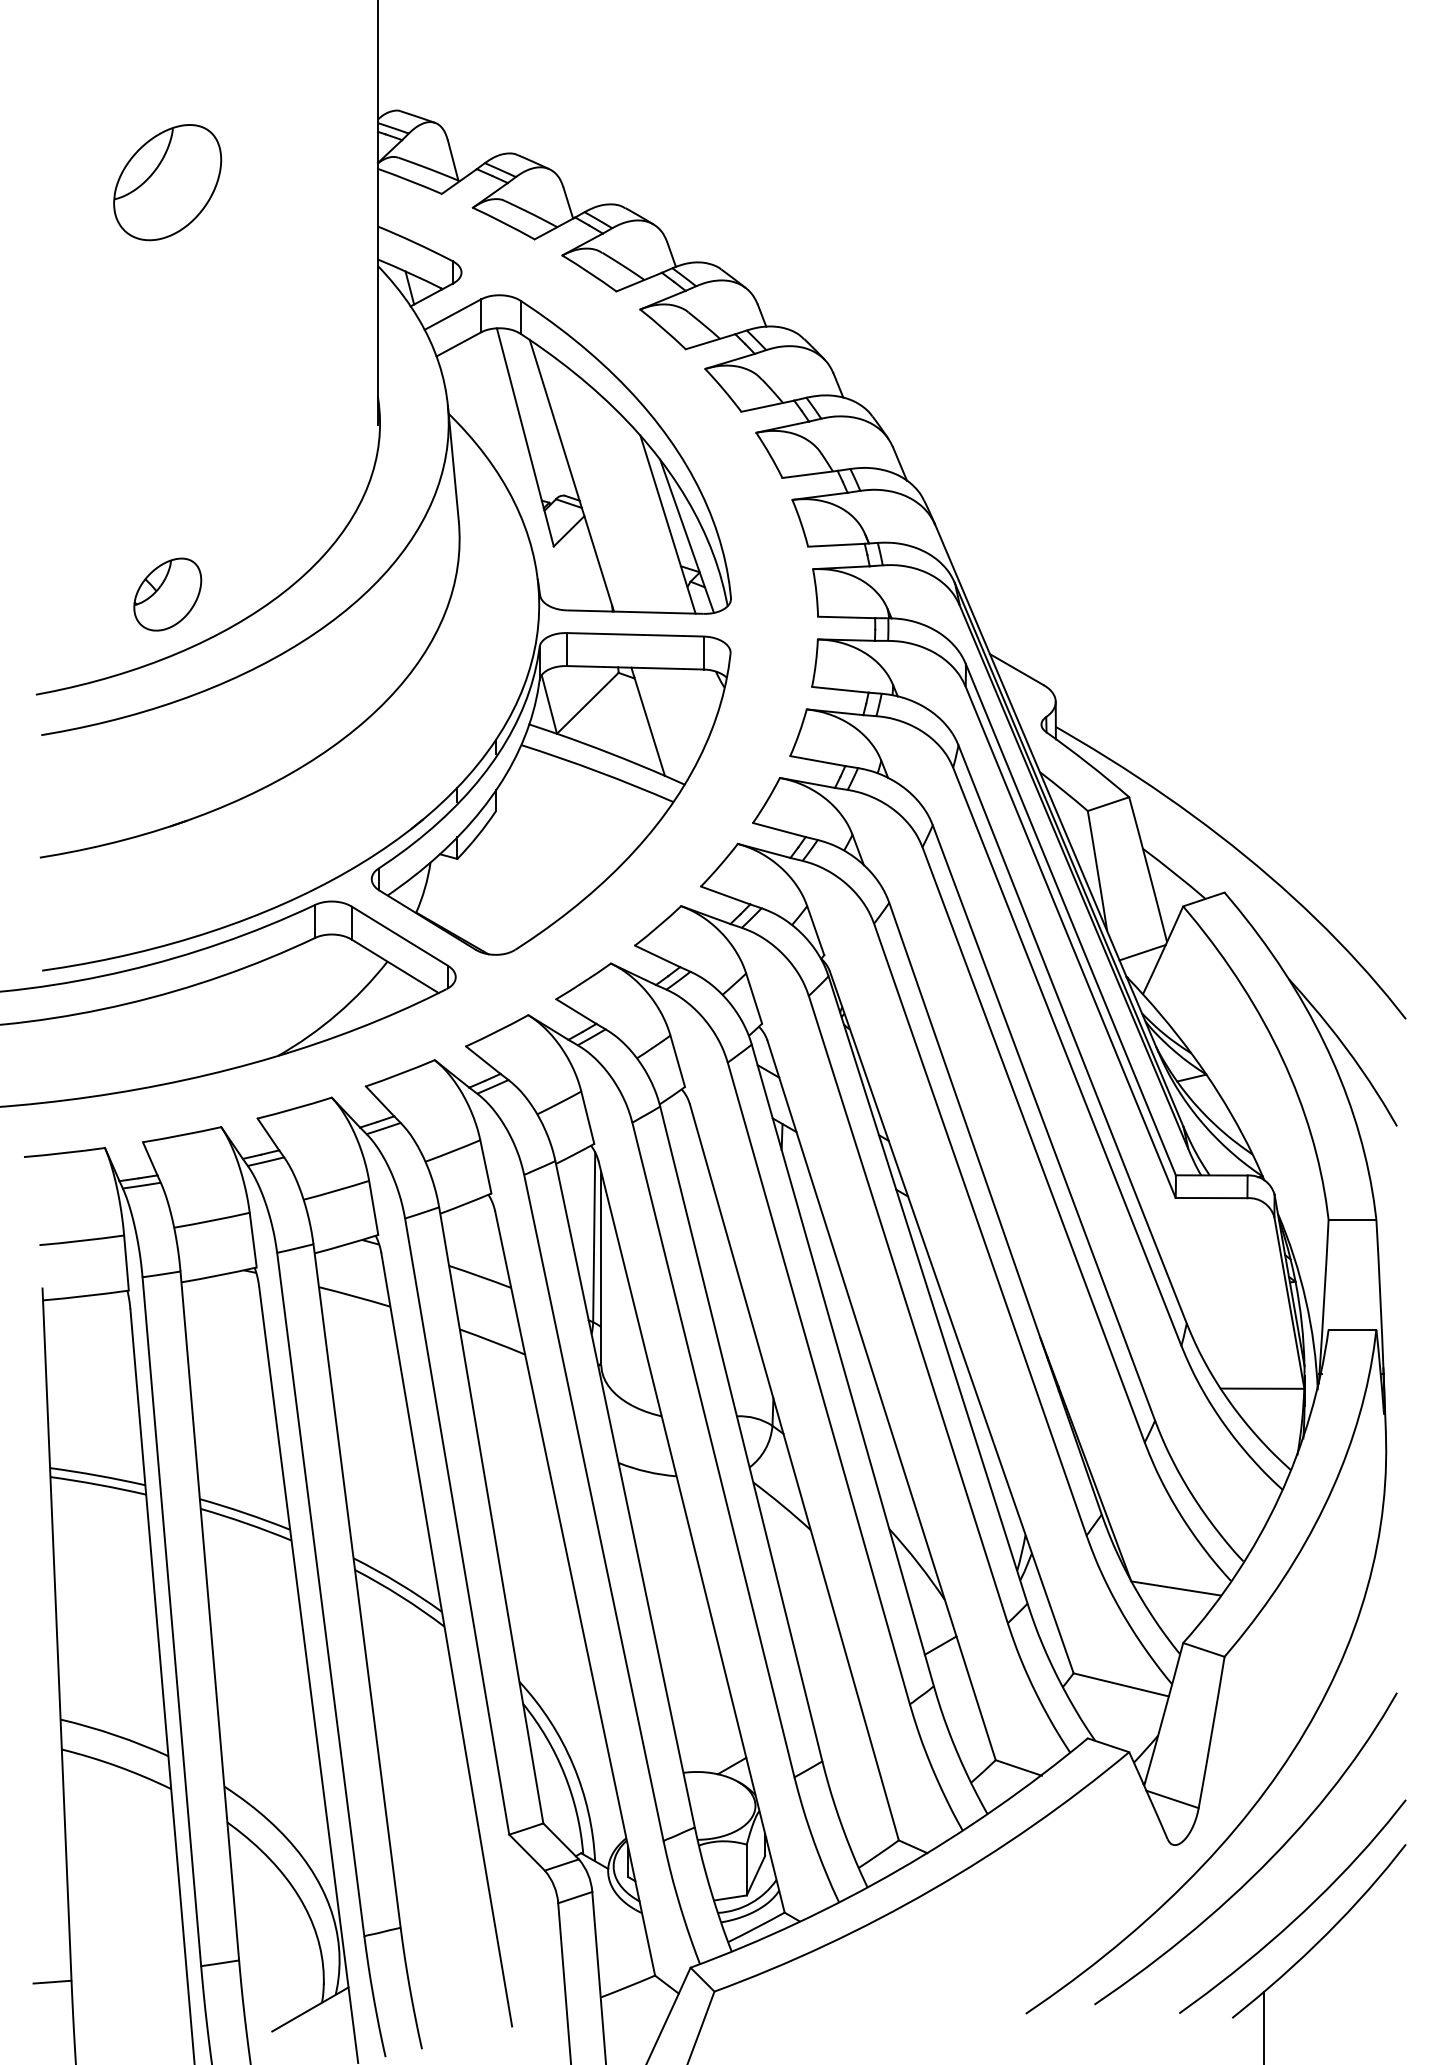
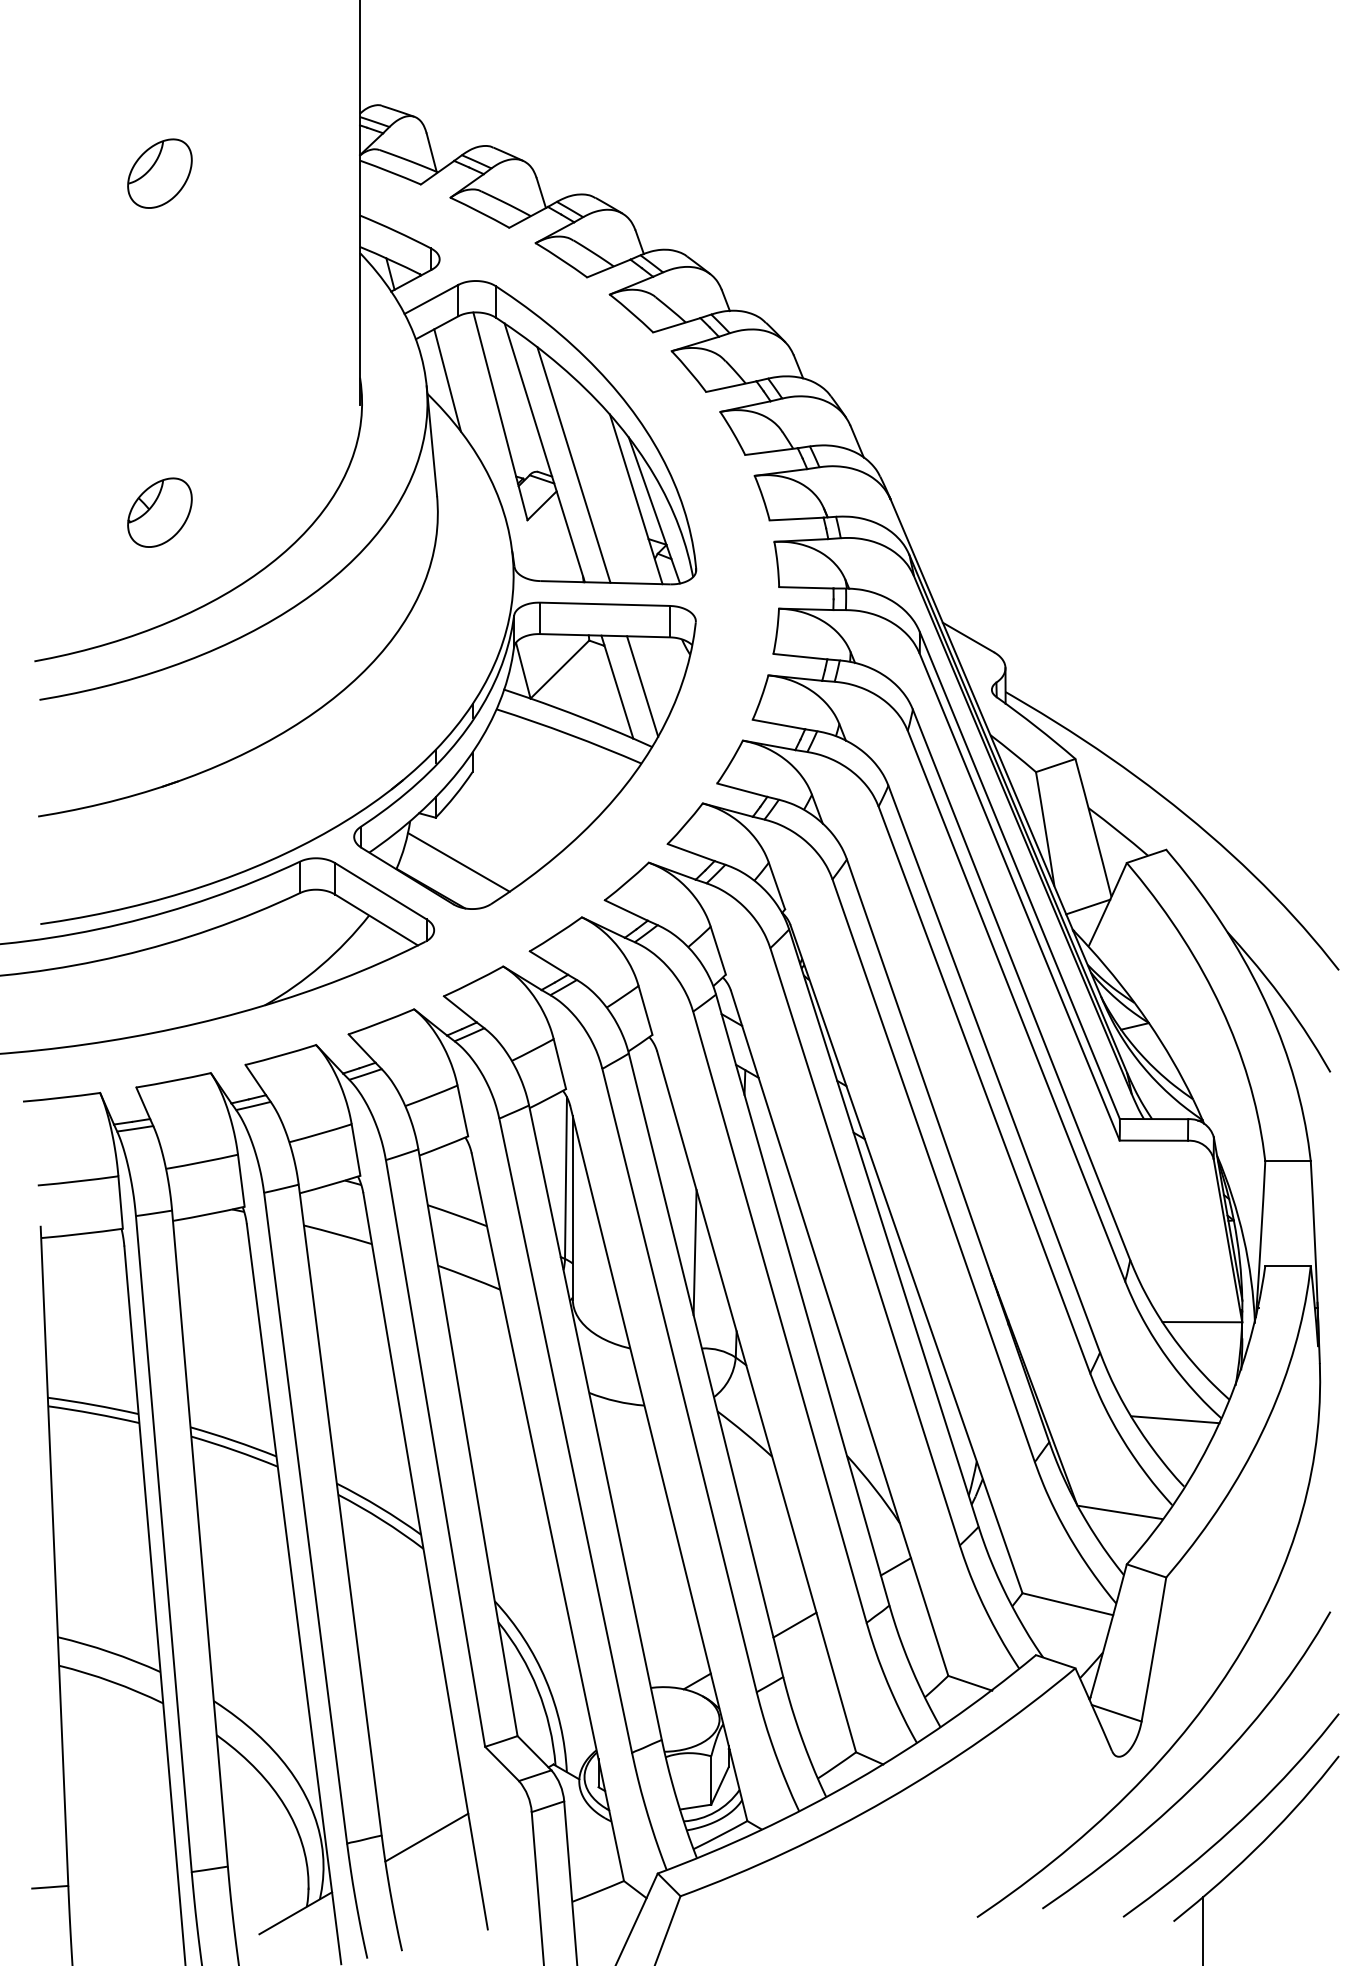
part: (167, 182) -> (159, 173), size x0.62
line: (469, 399) -> (447, 380), added
line: (602, 488) -> (573, 465), added
part: (167, 594) -> (159, 512), moved
line: (674, 720) -> (642, 685), added
line: (481, 905) -> (458, 862), added
line: (729, 1315) -> (694, 1252), added
line: (1233, 1490) -> (1174, 1419), added
line: (834, 1706) -> (794, 1624), added
line: (447, 1929) -> (426, 1837), added

